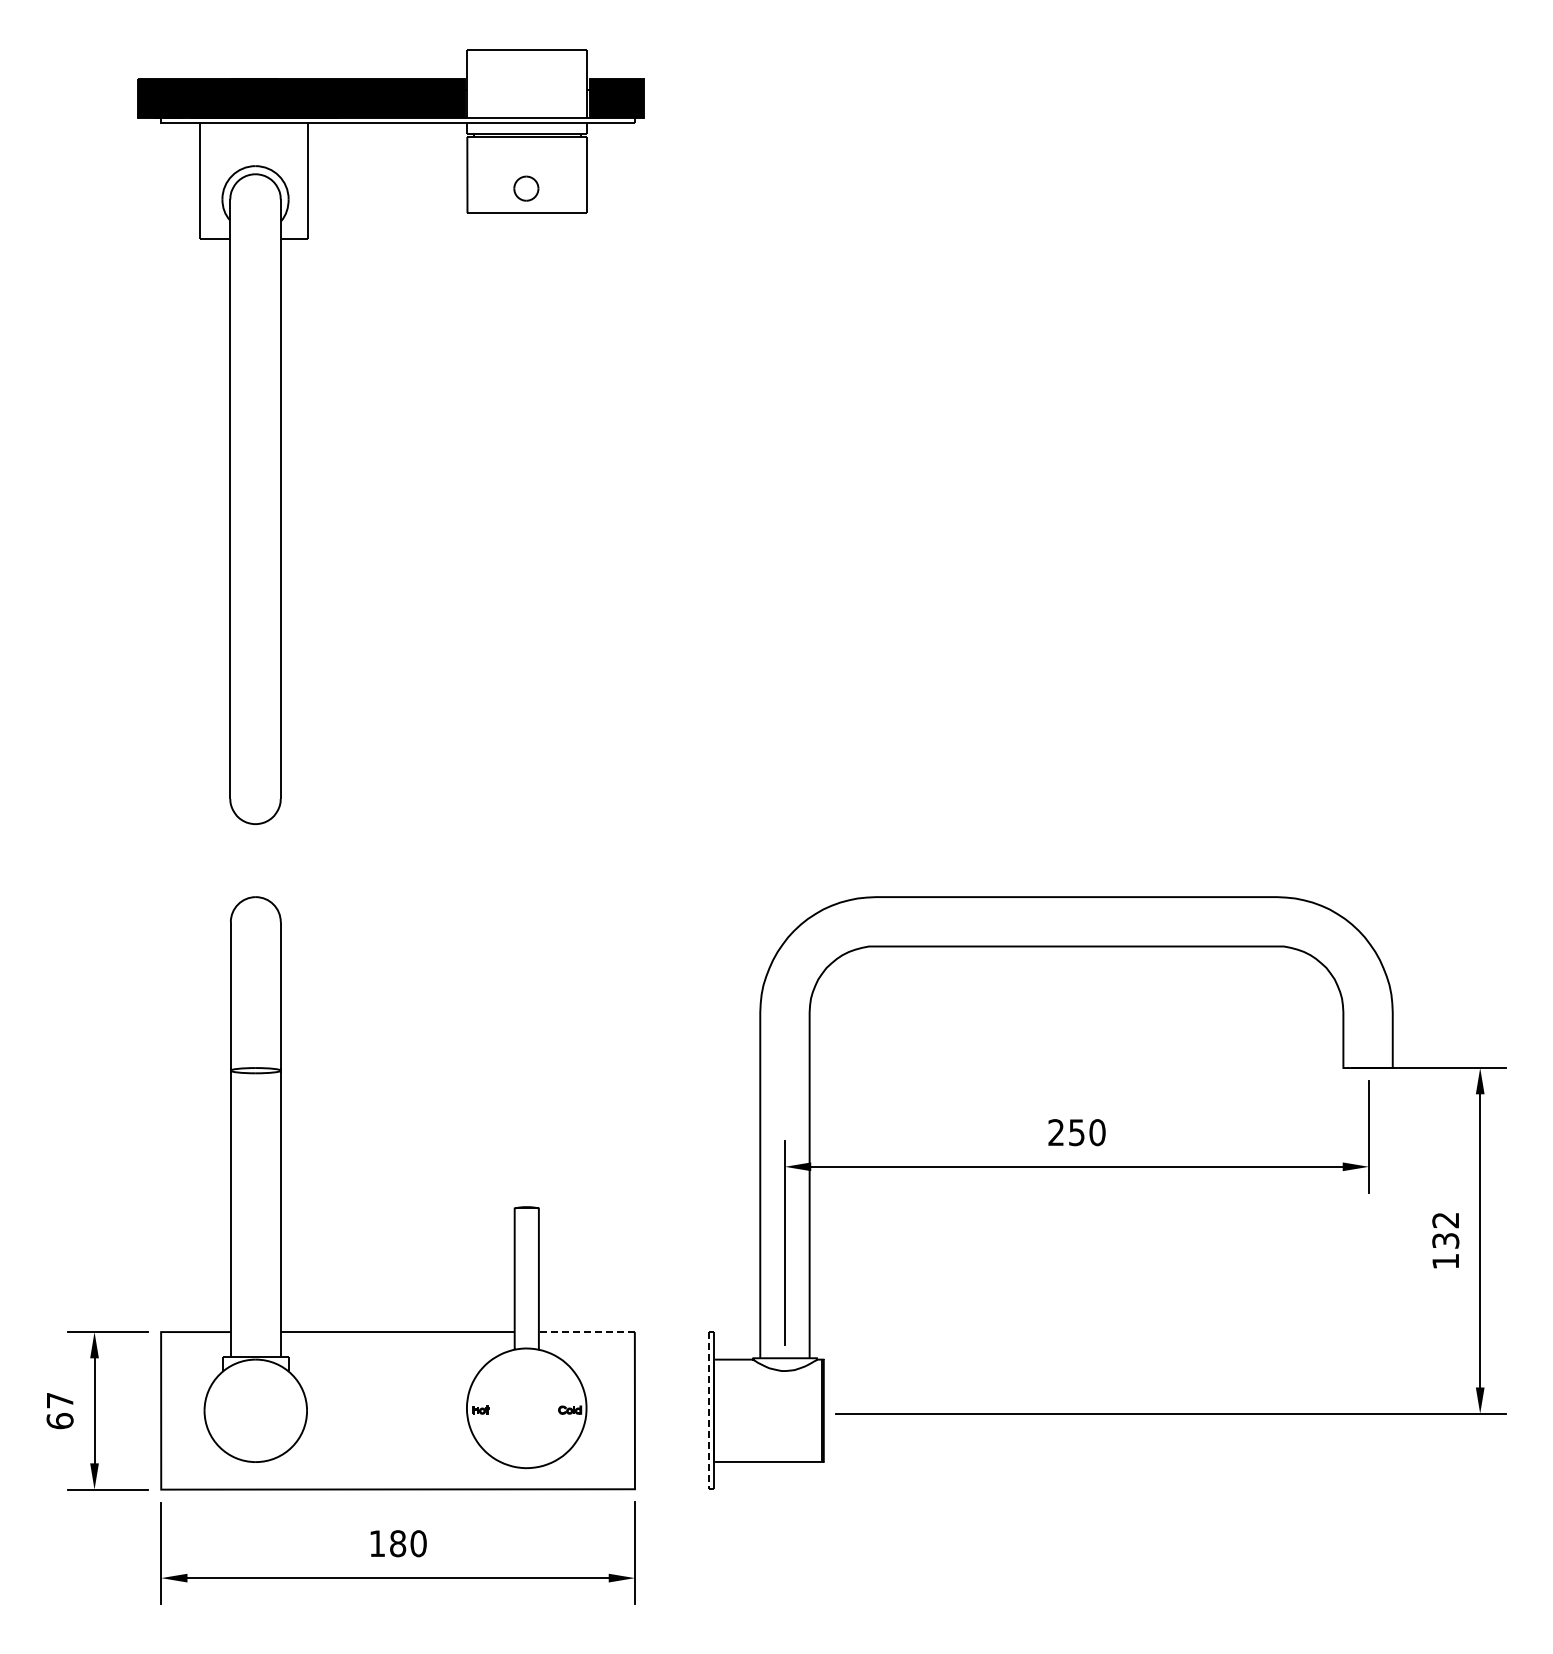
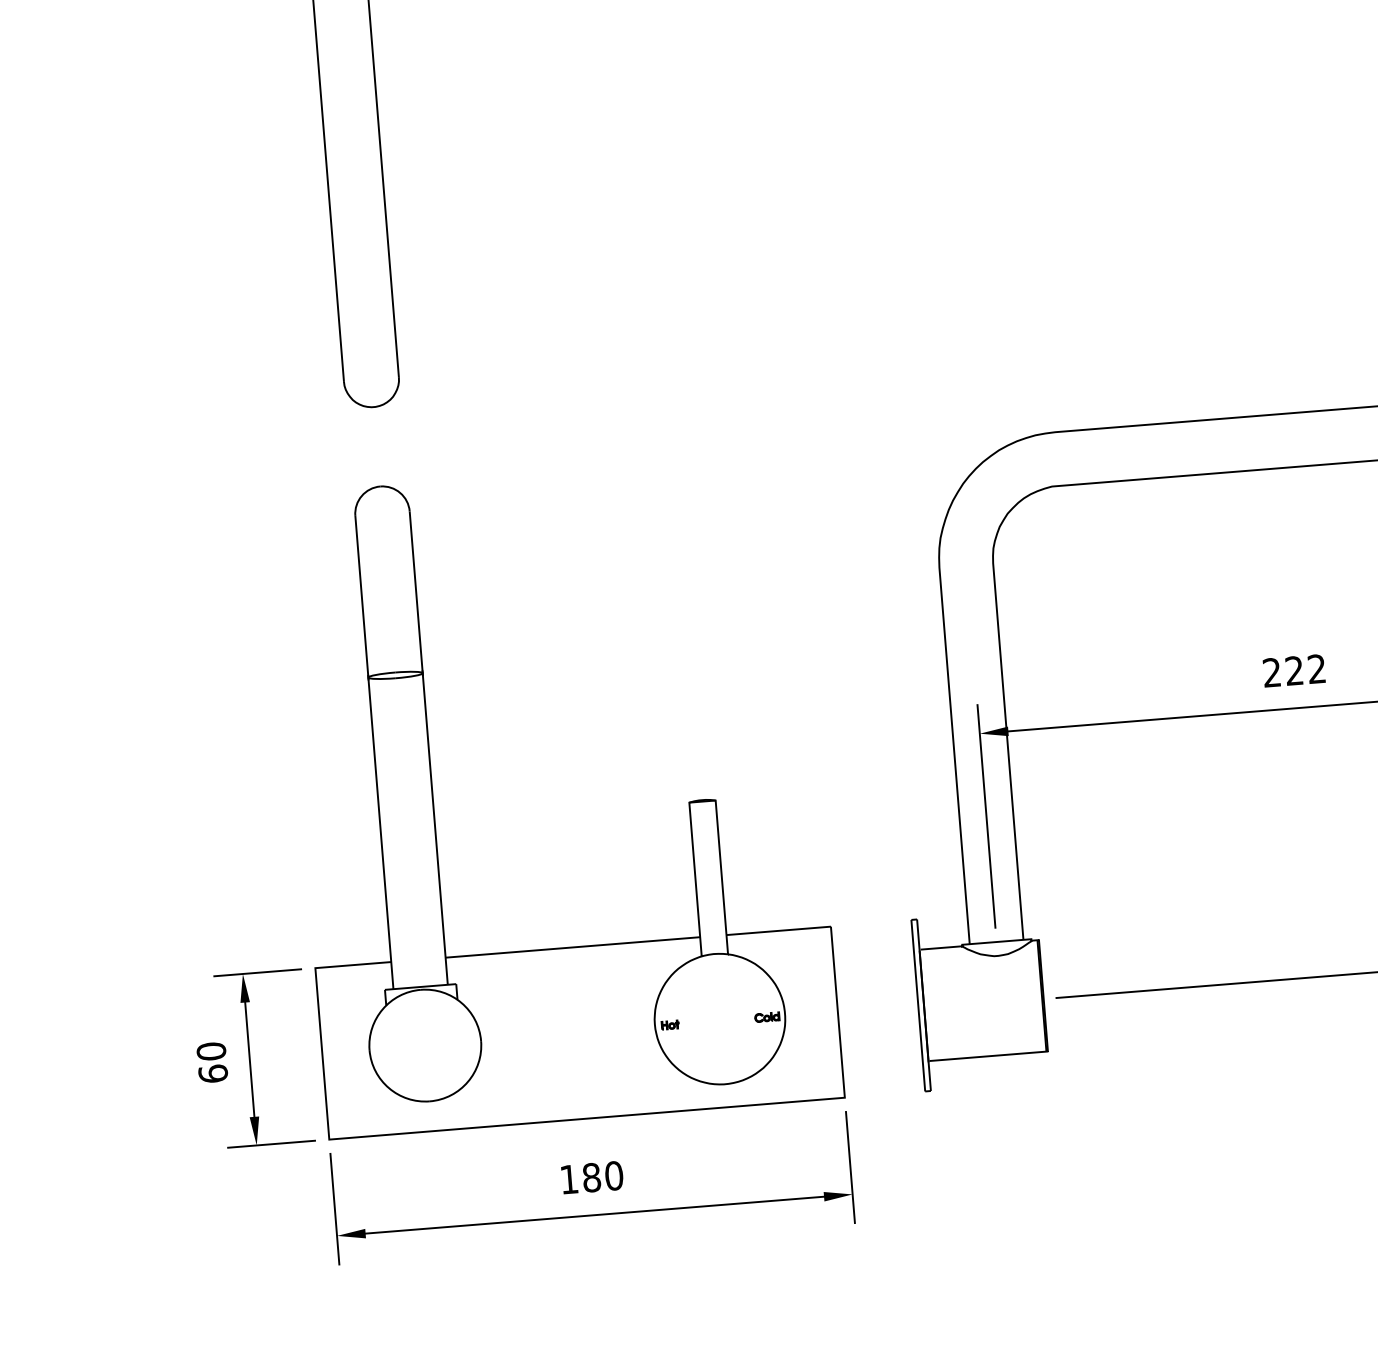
text: (1087, 1132) -> (1306, 669), 250 -> 222
line: (586, 1332) -> (778, 931), dashed -> solid
text: (59, 1400) -> (210, 1051), 67 -> 60
line: (708, 1410) -> (917, 1005), dashed -> solid

